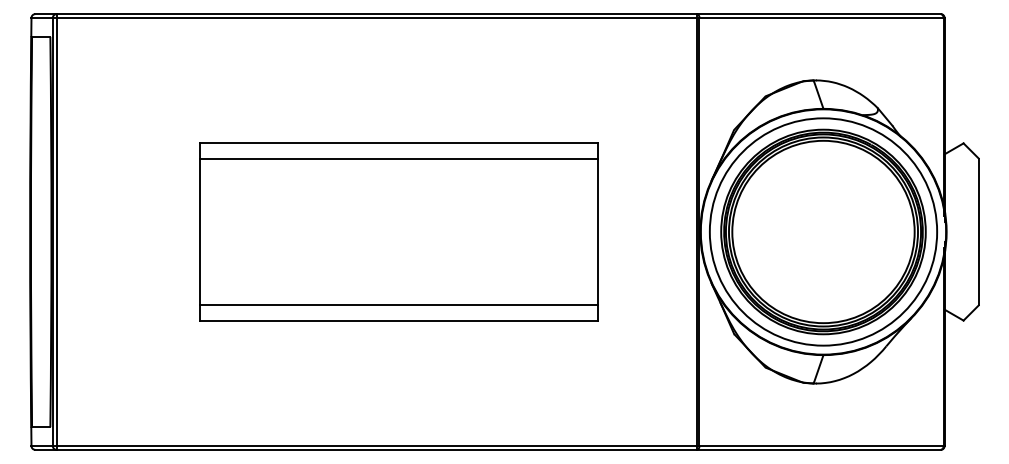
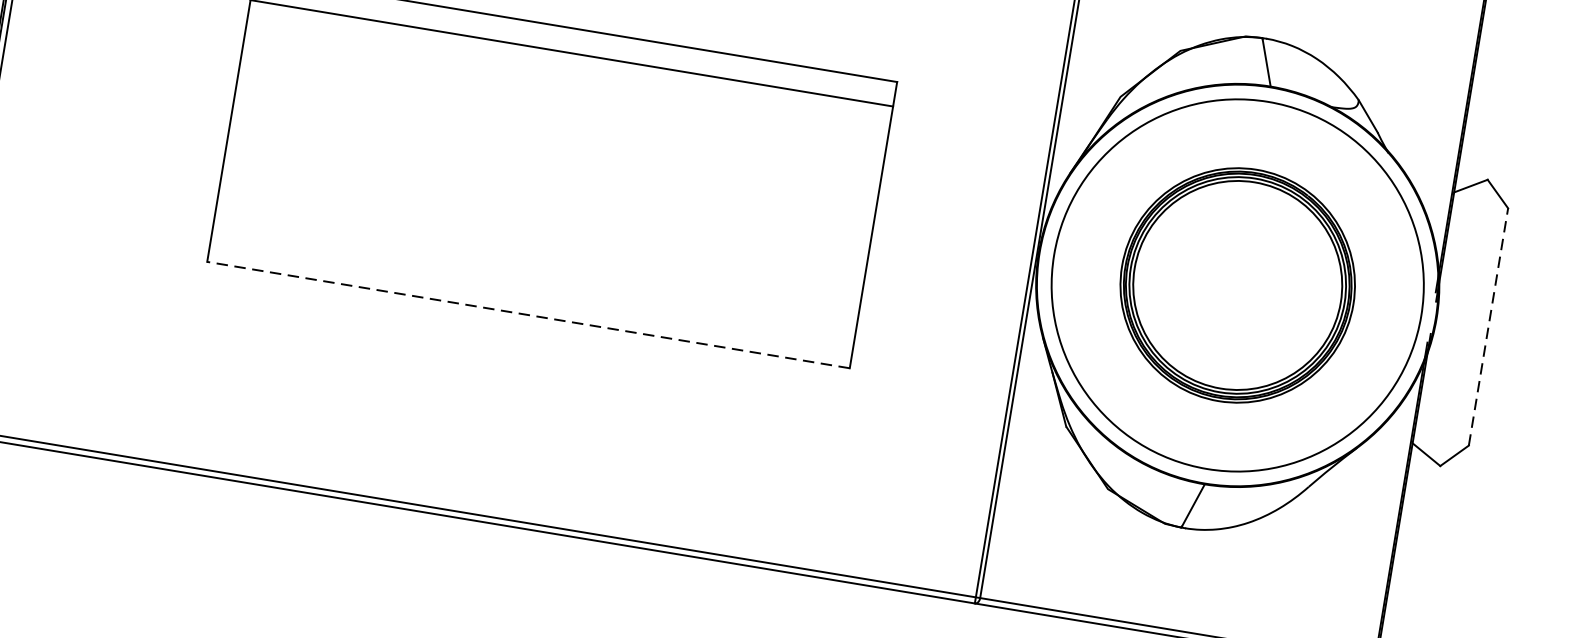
part: (823, 231) -> (1237, 284), size x0.7
line: (978, 231) -> (1488, 326), solid -> dashed
line: (398, 305) -> (531, 290), removed
line: (399, 320) -> (529, 315), solid -> dashed

